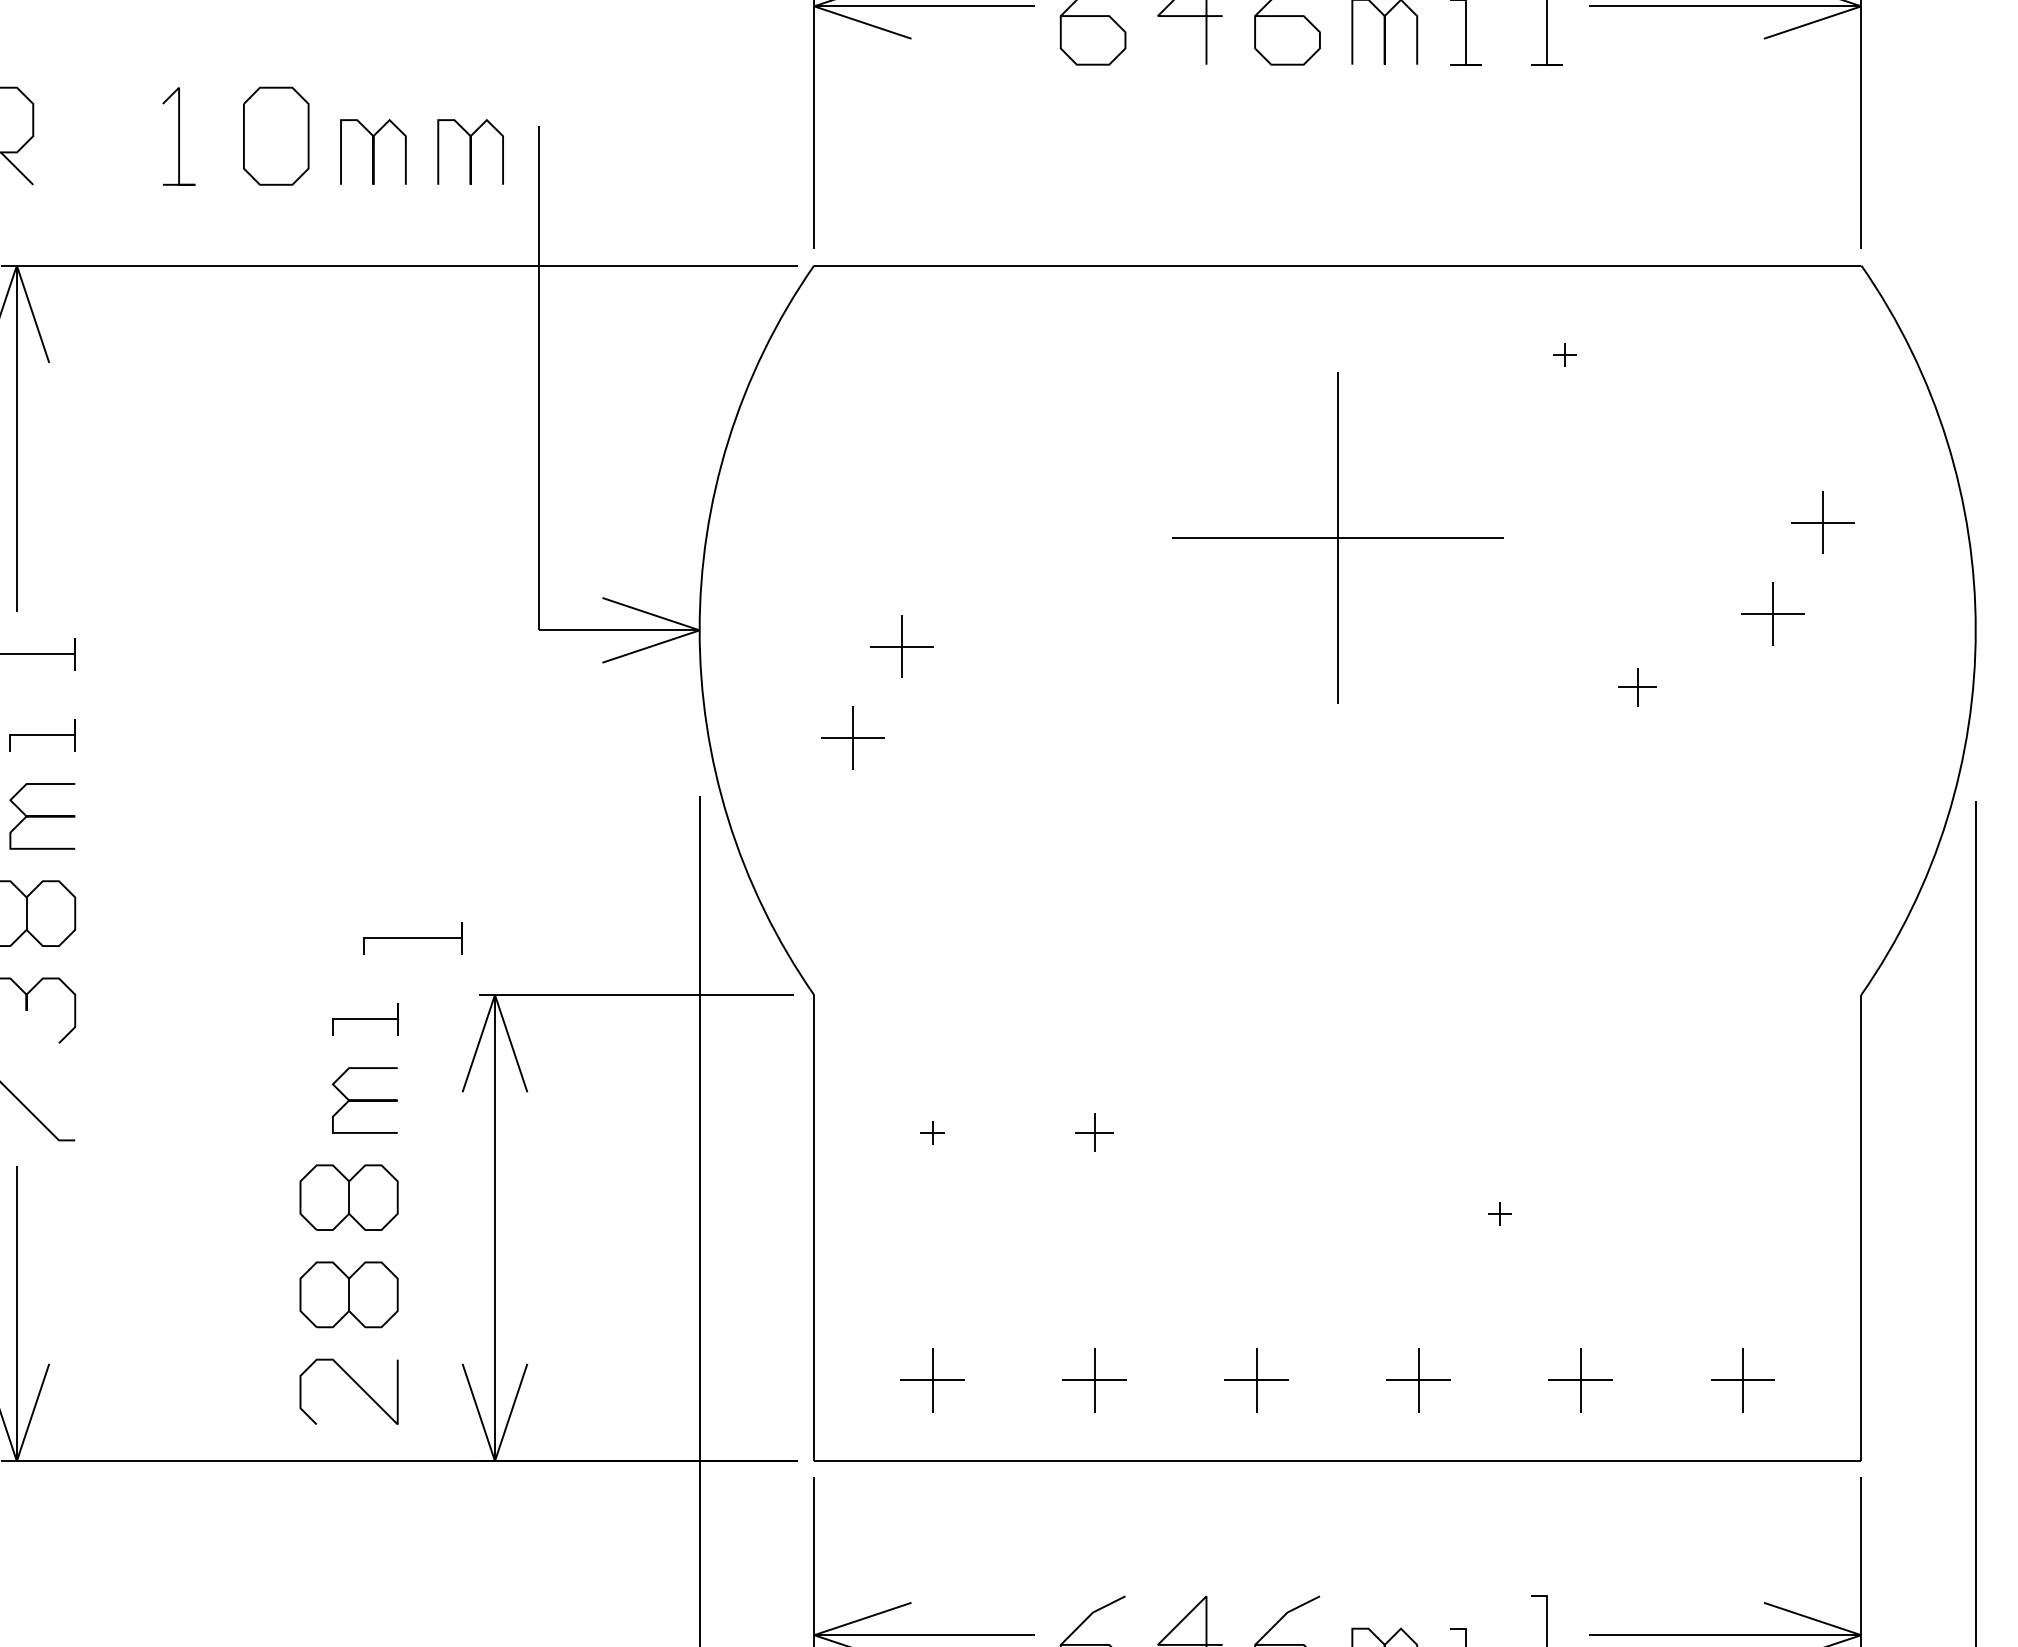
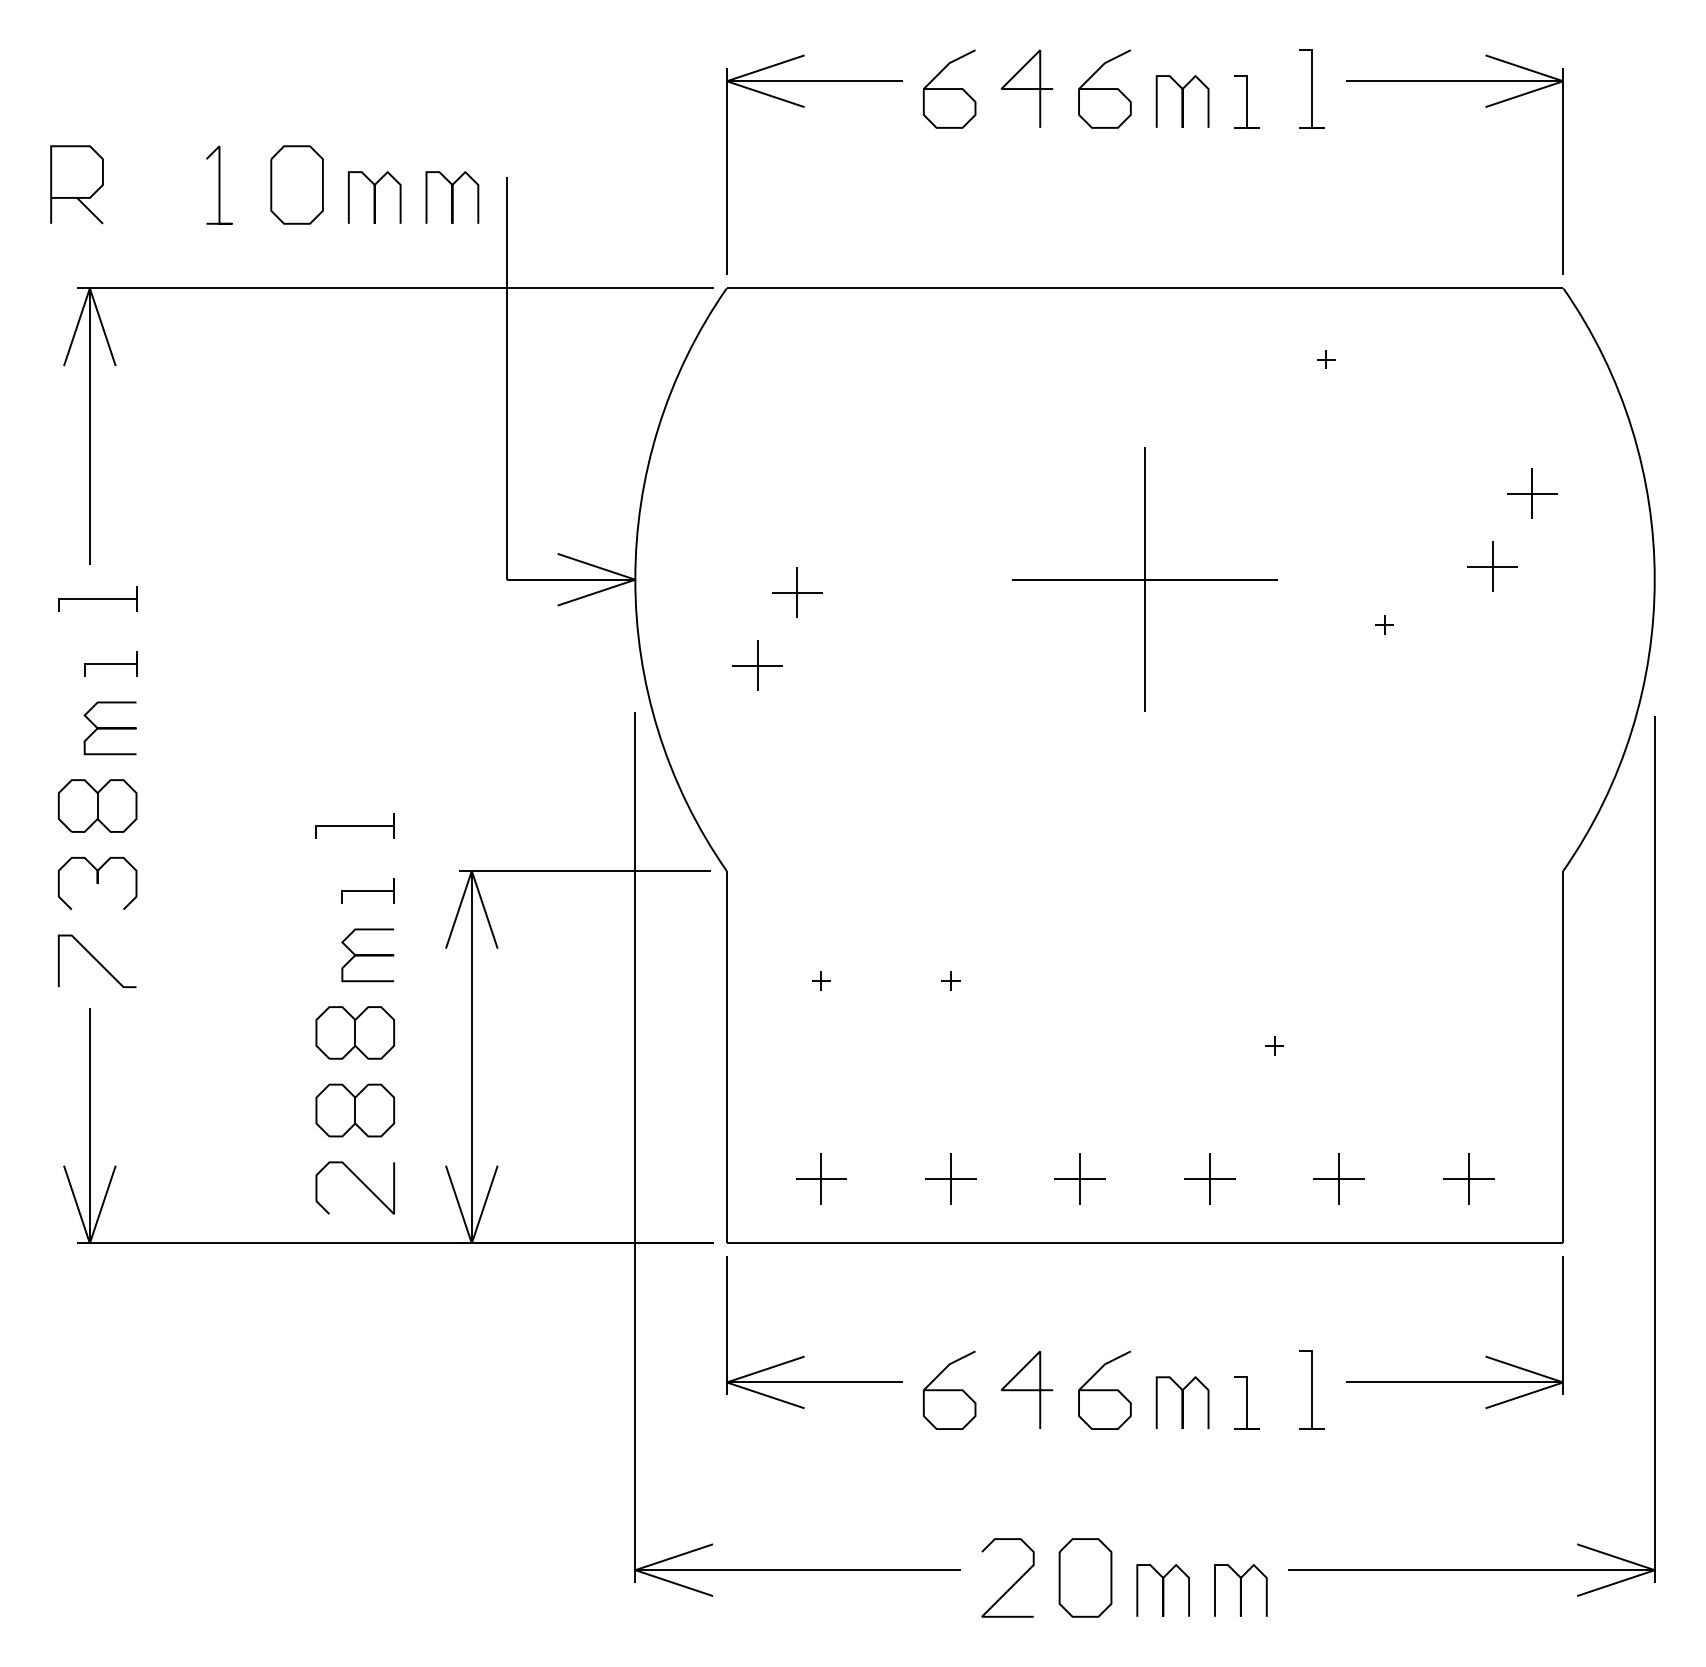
part: (1337, 537) -> (1144, 579), moved
part: (1637, 686) -> (1384, 624), size x0.62
line: (411, 938) -> (354, 825), moved
part: (1094, 1132) -> (950, 980), size x0.62

